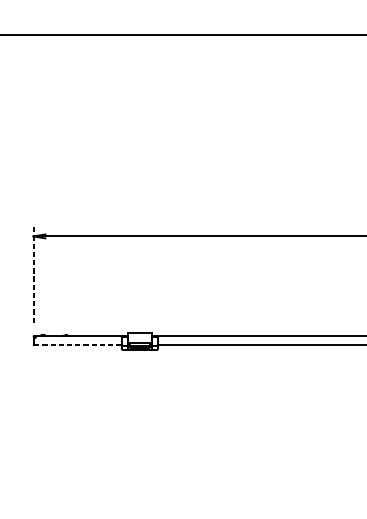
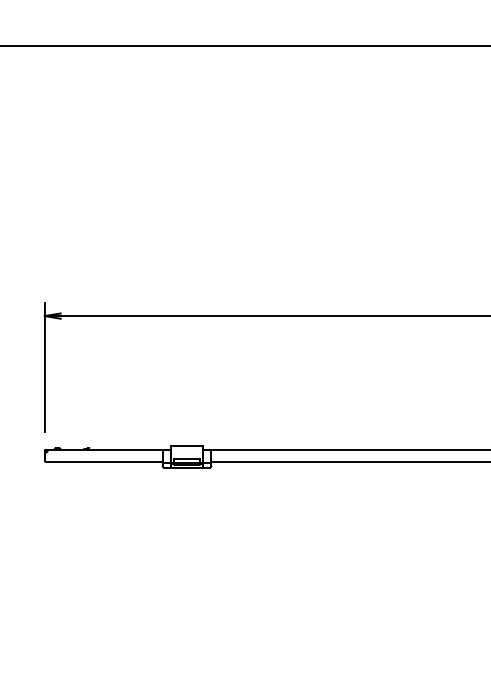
line: (33, 274) -> (44, 367), dashed -> solid
line: (77, 345) -> (103, 461), dashed -> solid

